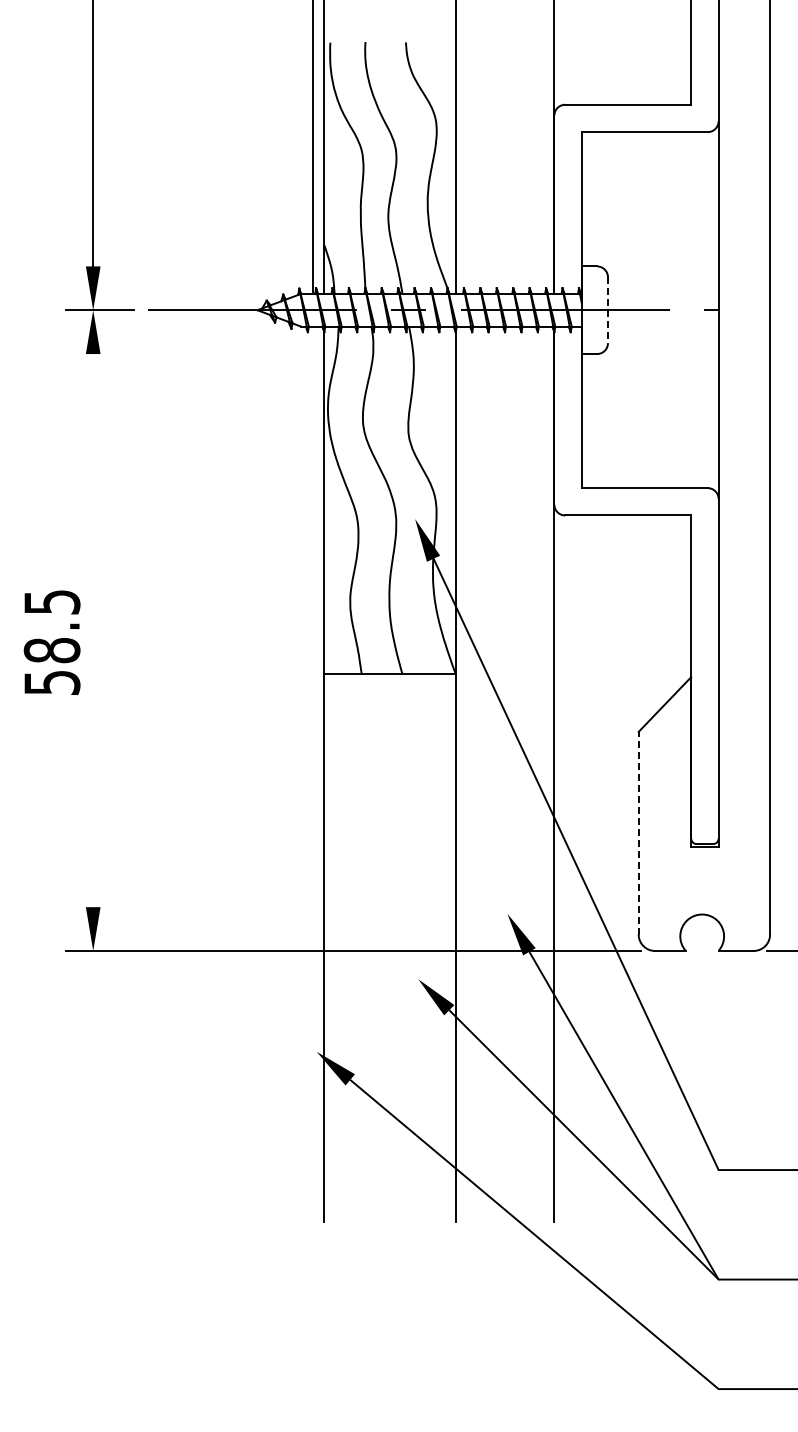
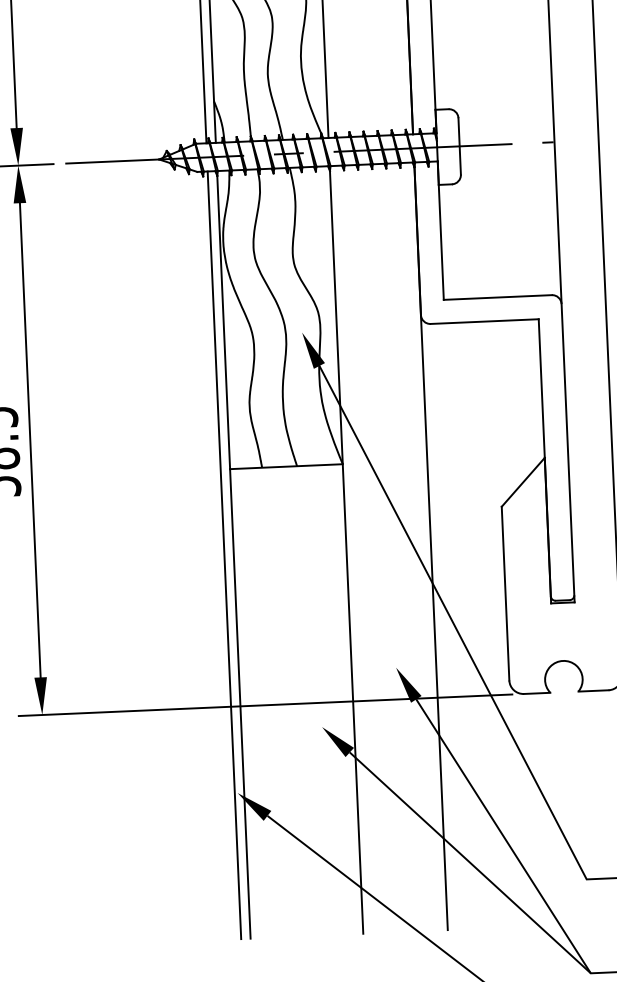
line: (608, 310) -> (460, 146), dashed -> solid
line: (93, 630) -> (30, 440), added
line: (313, 773) -> (224, 554), added
line: (638, 832) -> (505, 593), dashed -> solid

